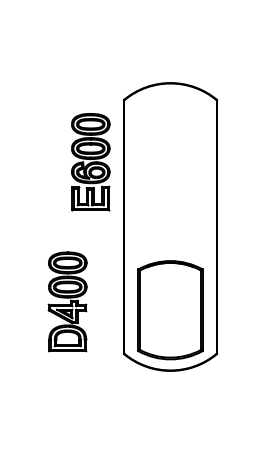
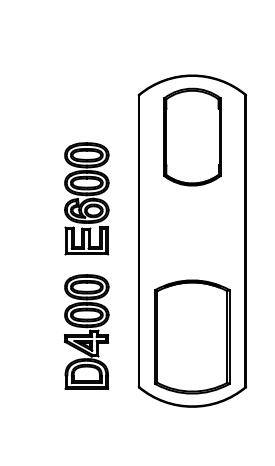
part: (170, 136) -> (192, 136), added
part: (90, 162) -> (86, 199), moved
part: (67, 301) -> (86, 331), moved

